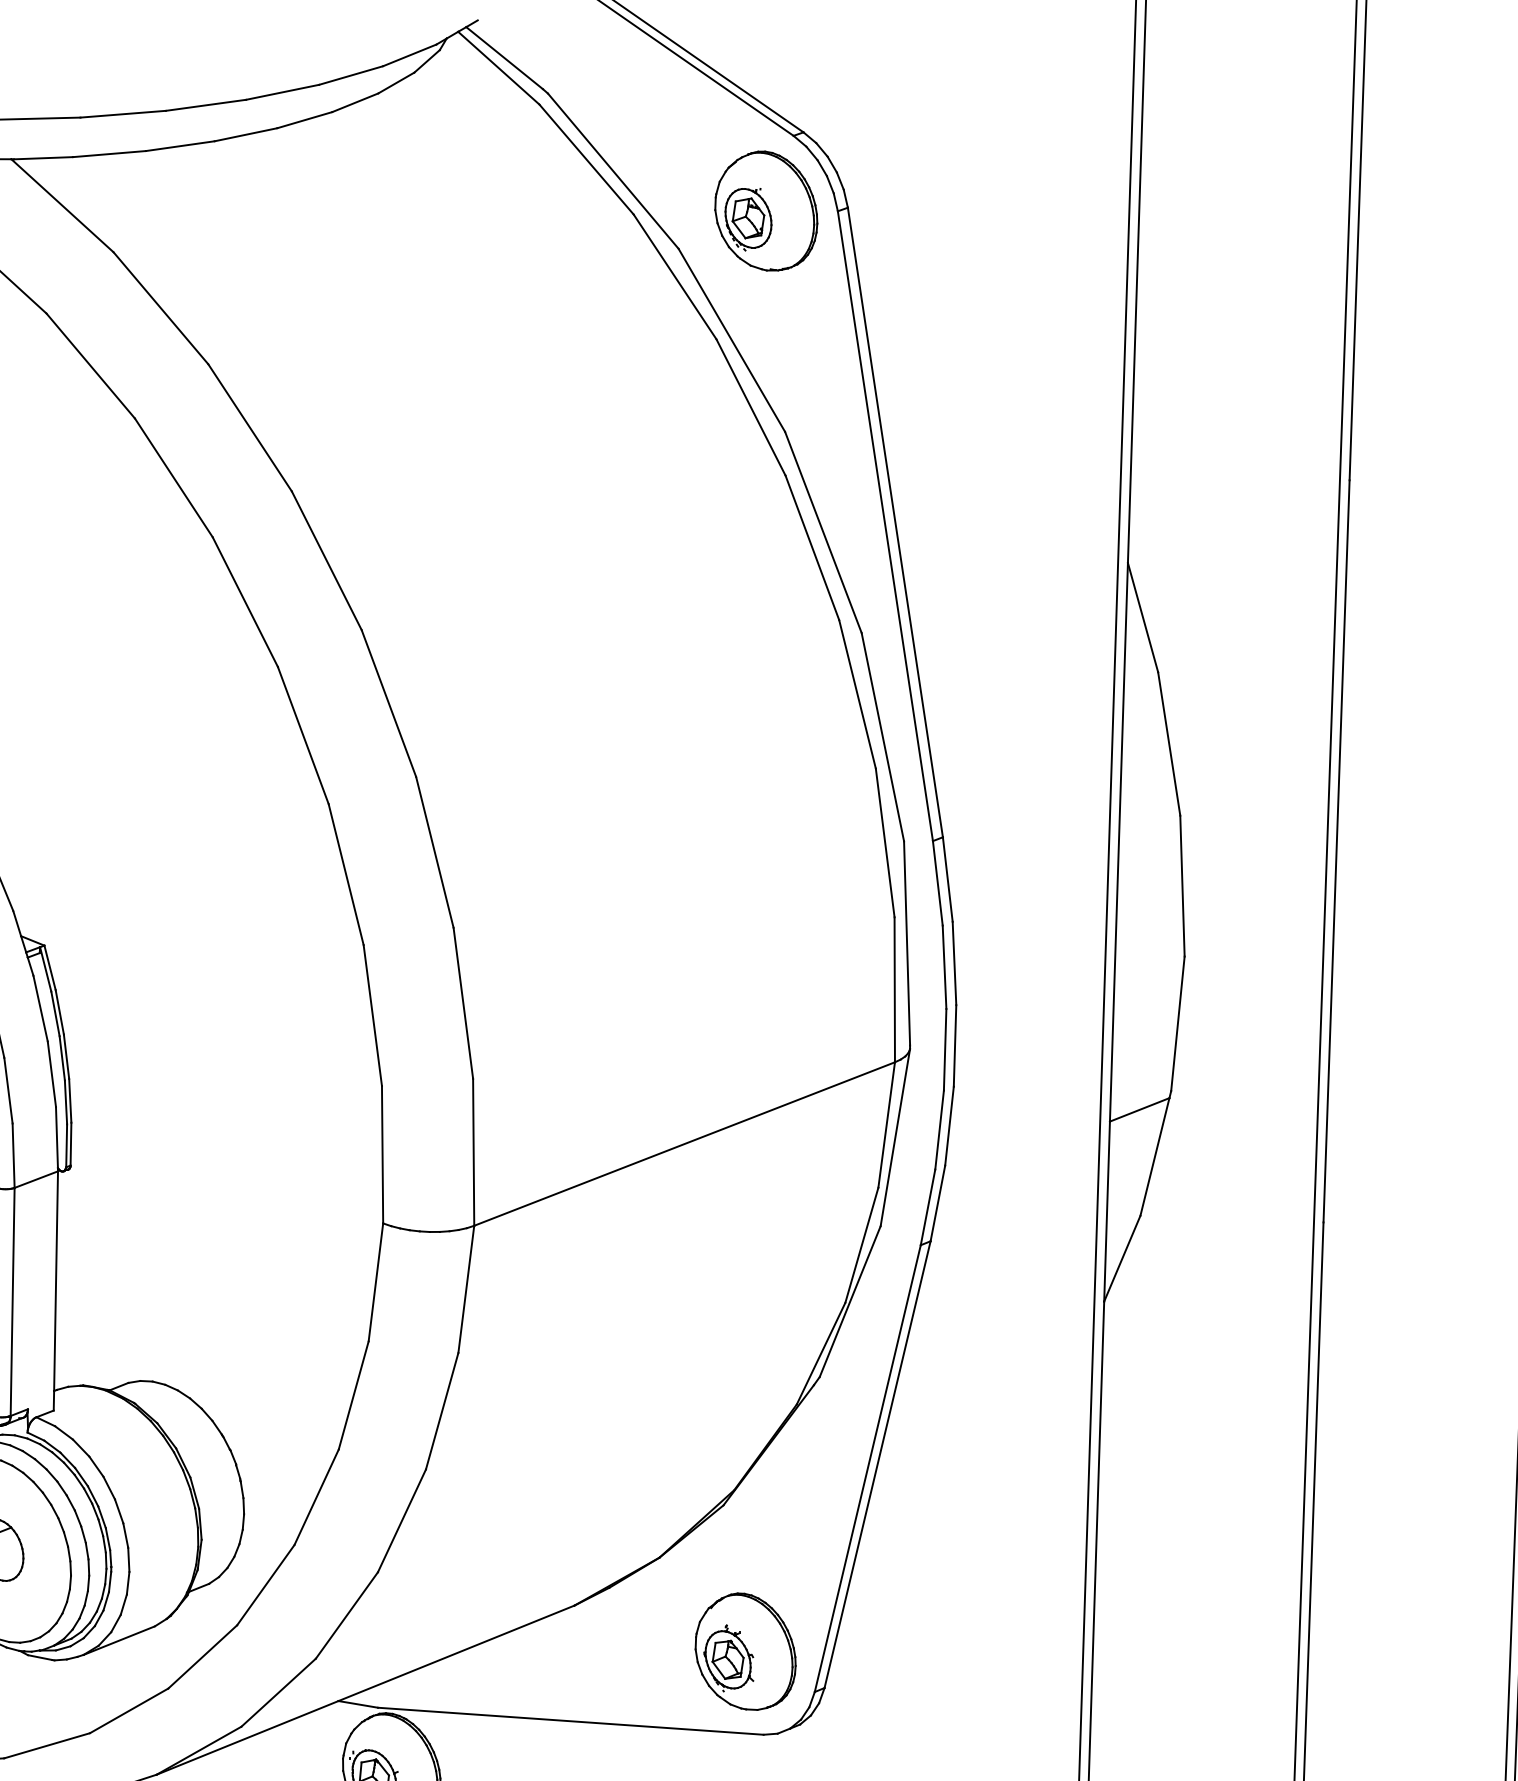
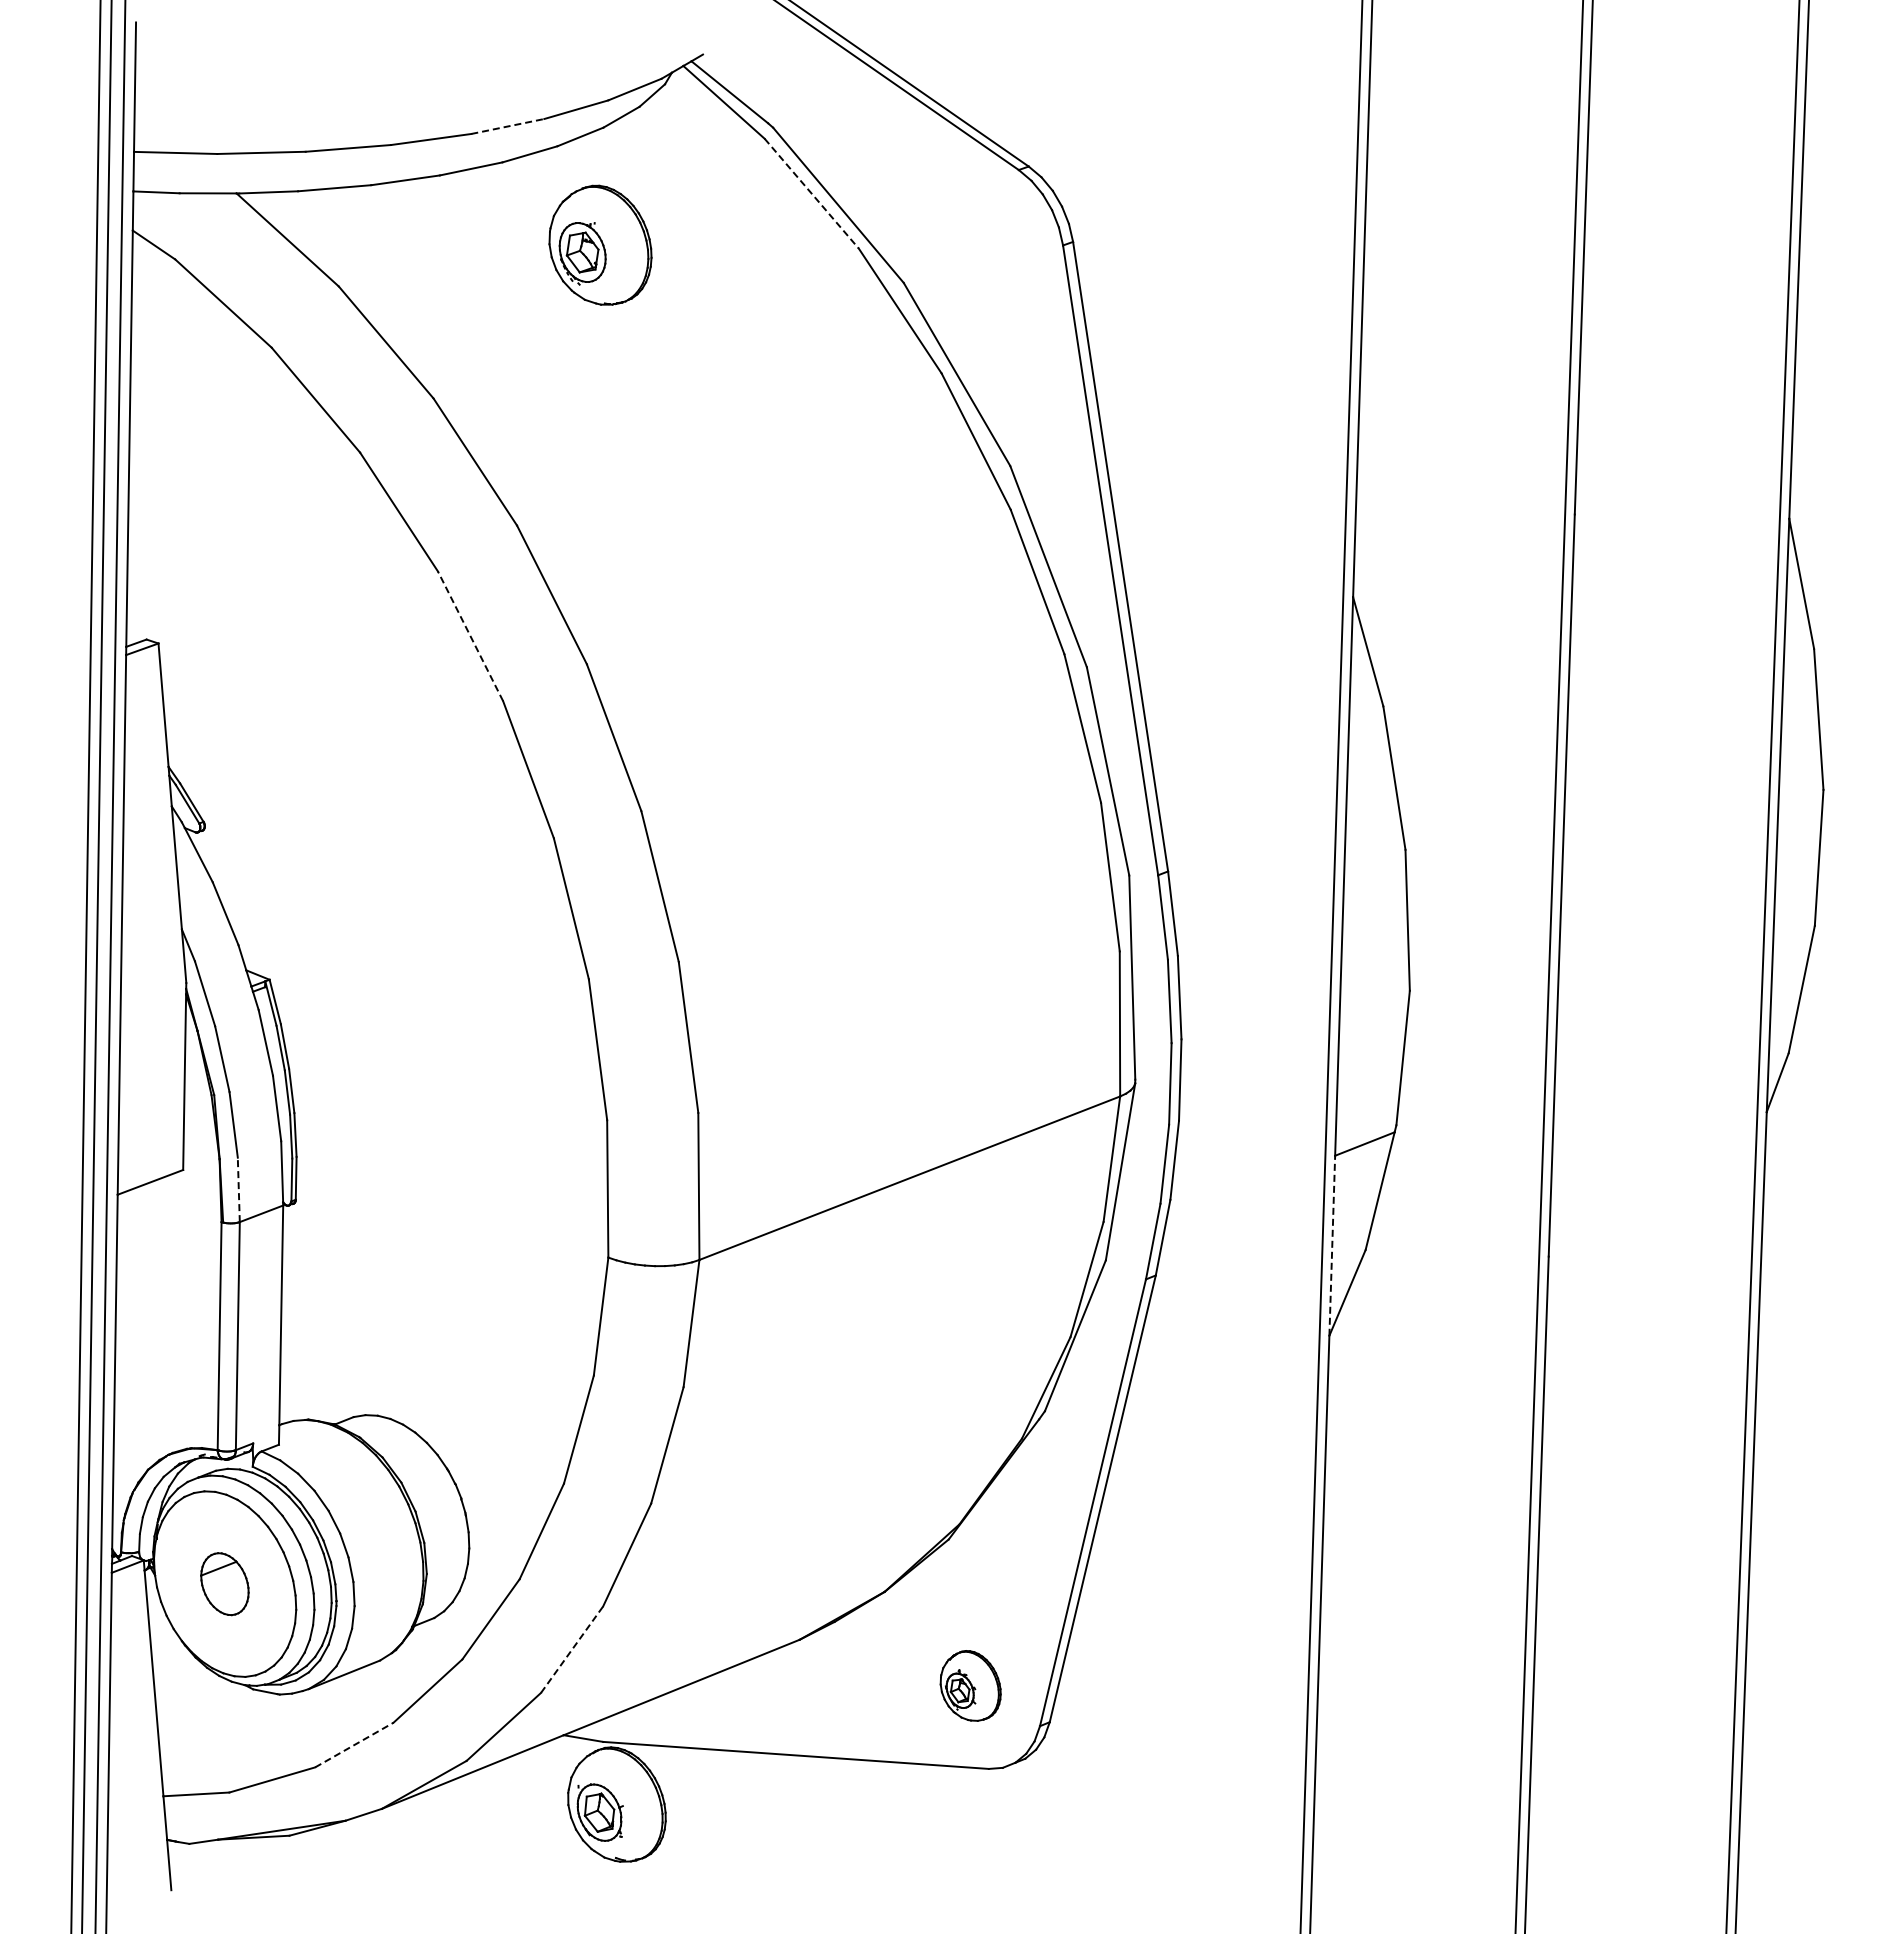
line: (283, 92) -> (508, 126), solid -> dashed
line: (587, 160) -> (812, 194), solid -> dashed
part: (766, 210) -> (600, 244), moved
line: (245, 602) -> (470, 636), solid -> dashed
line: (13, 1155) -> (238, 1189), solid -> dashed
line: (1107, 1211) -> (1332, 1245), solid -> dashed
line: (347, 1615) -> (572, 1649), solid -> dashed
part: (745, 1651) -> (970, 1685), size x0.6
line: (129, 1710) -> (354, 1744), solid -> dashed

